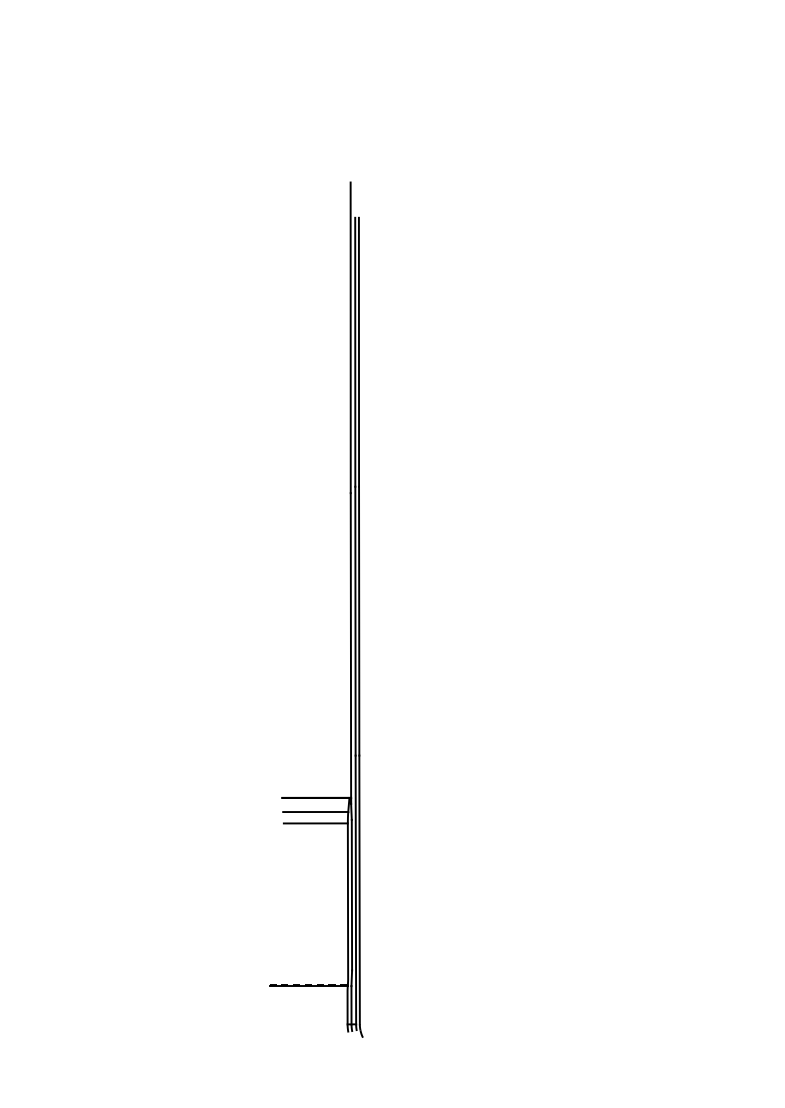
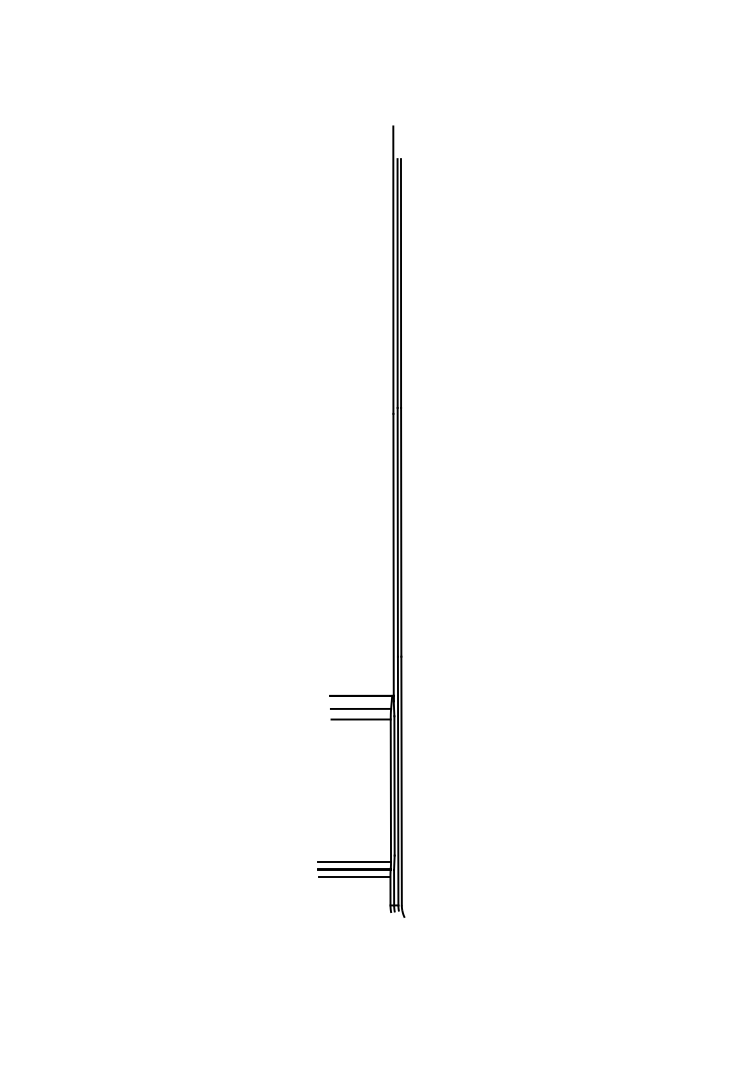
line: (308, 976) -> (354, 861), added
line: (308, 984) -> (354, 868), dashed -> solid
line: (308, 993) -> (354, 876), added

